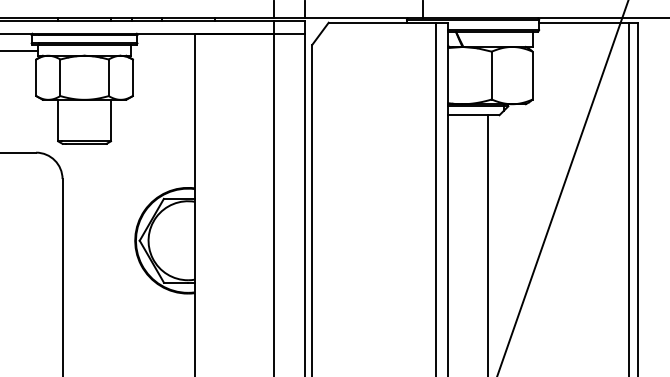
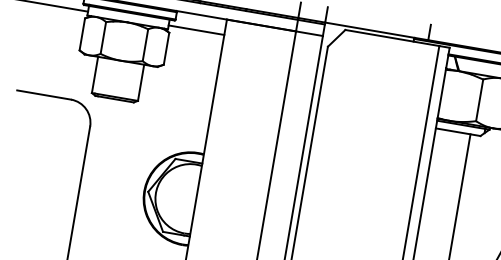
line: (162, 51) -> (196, 30), added

